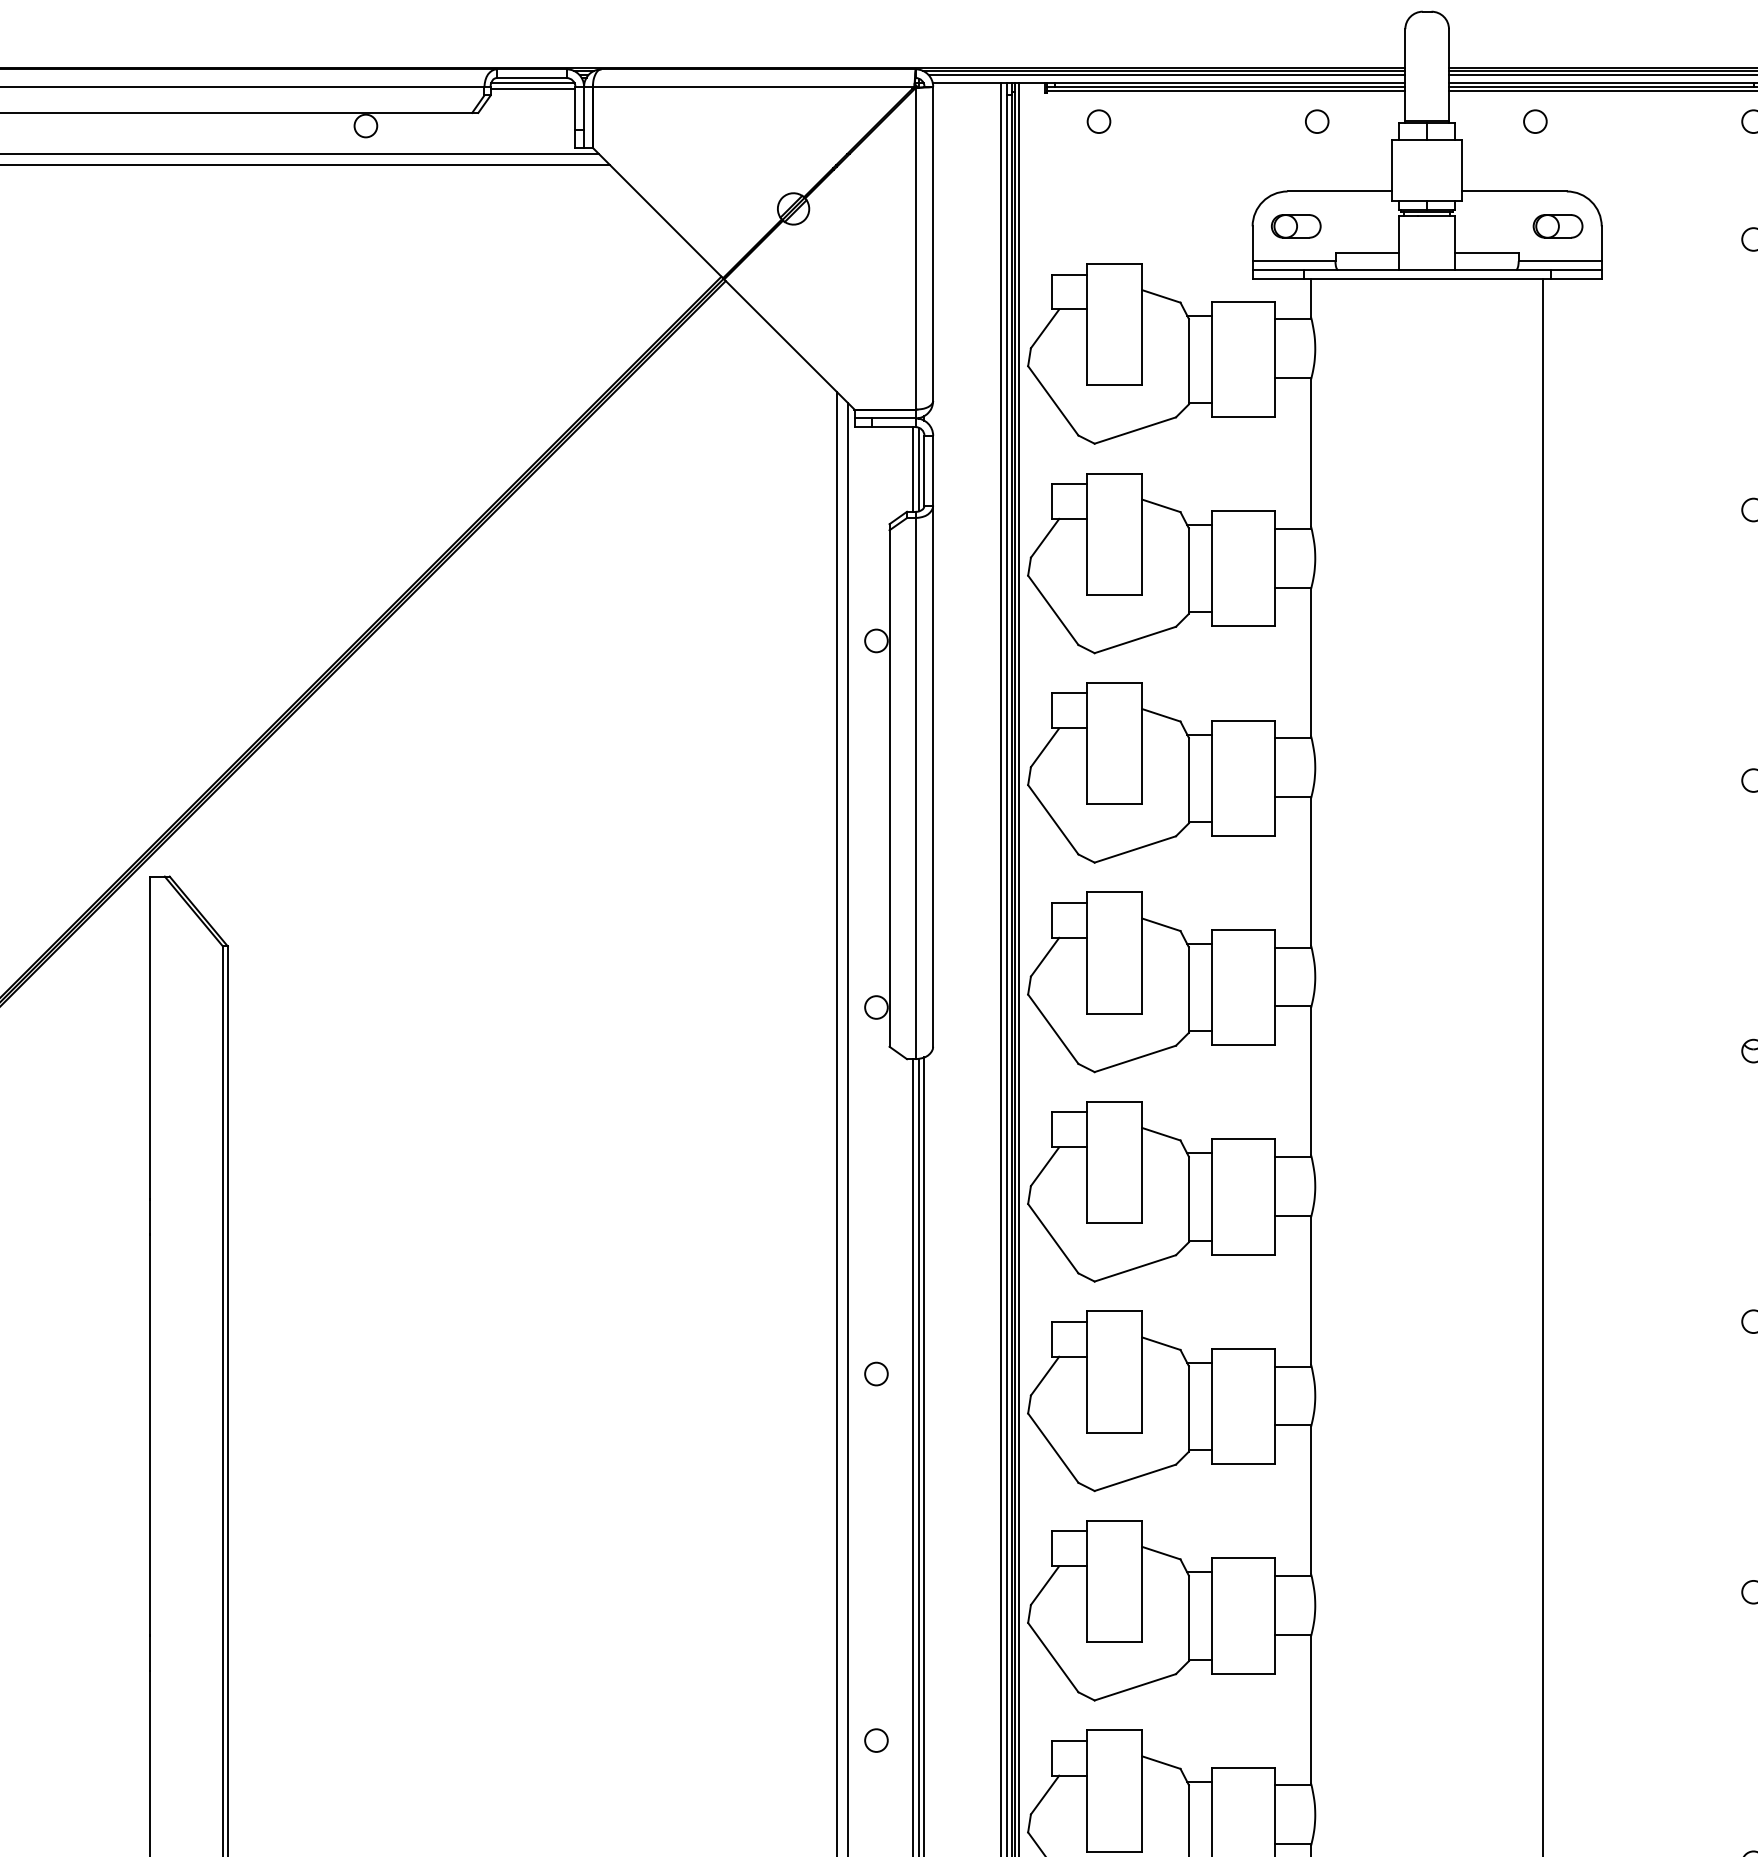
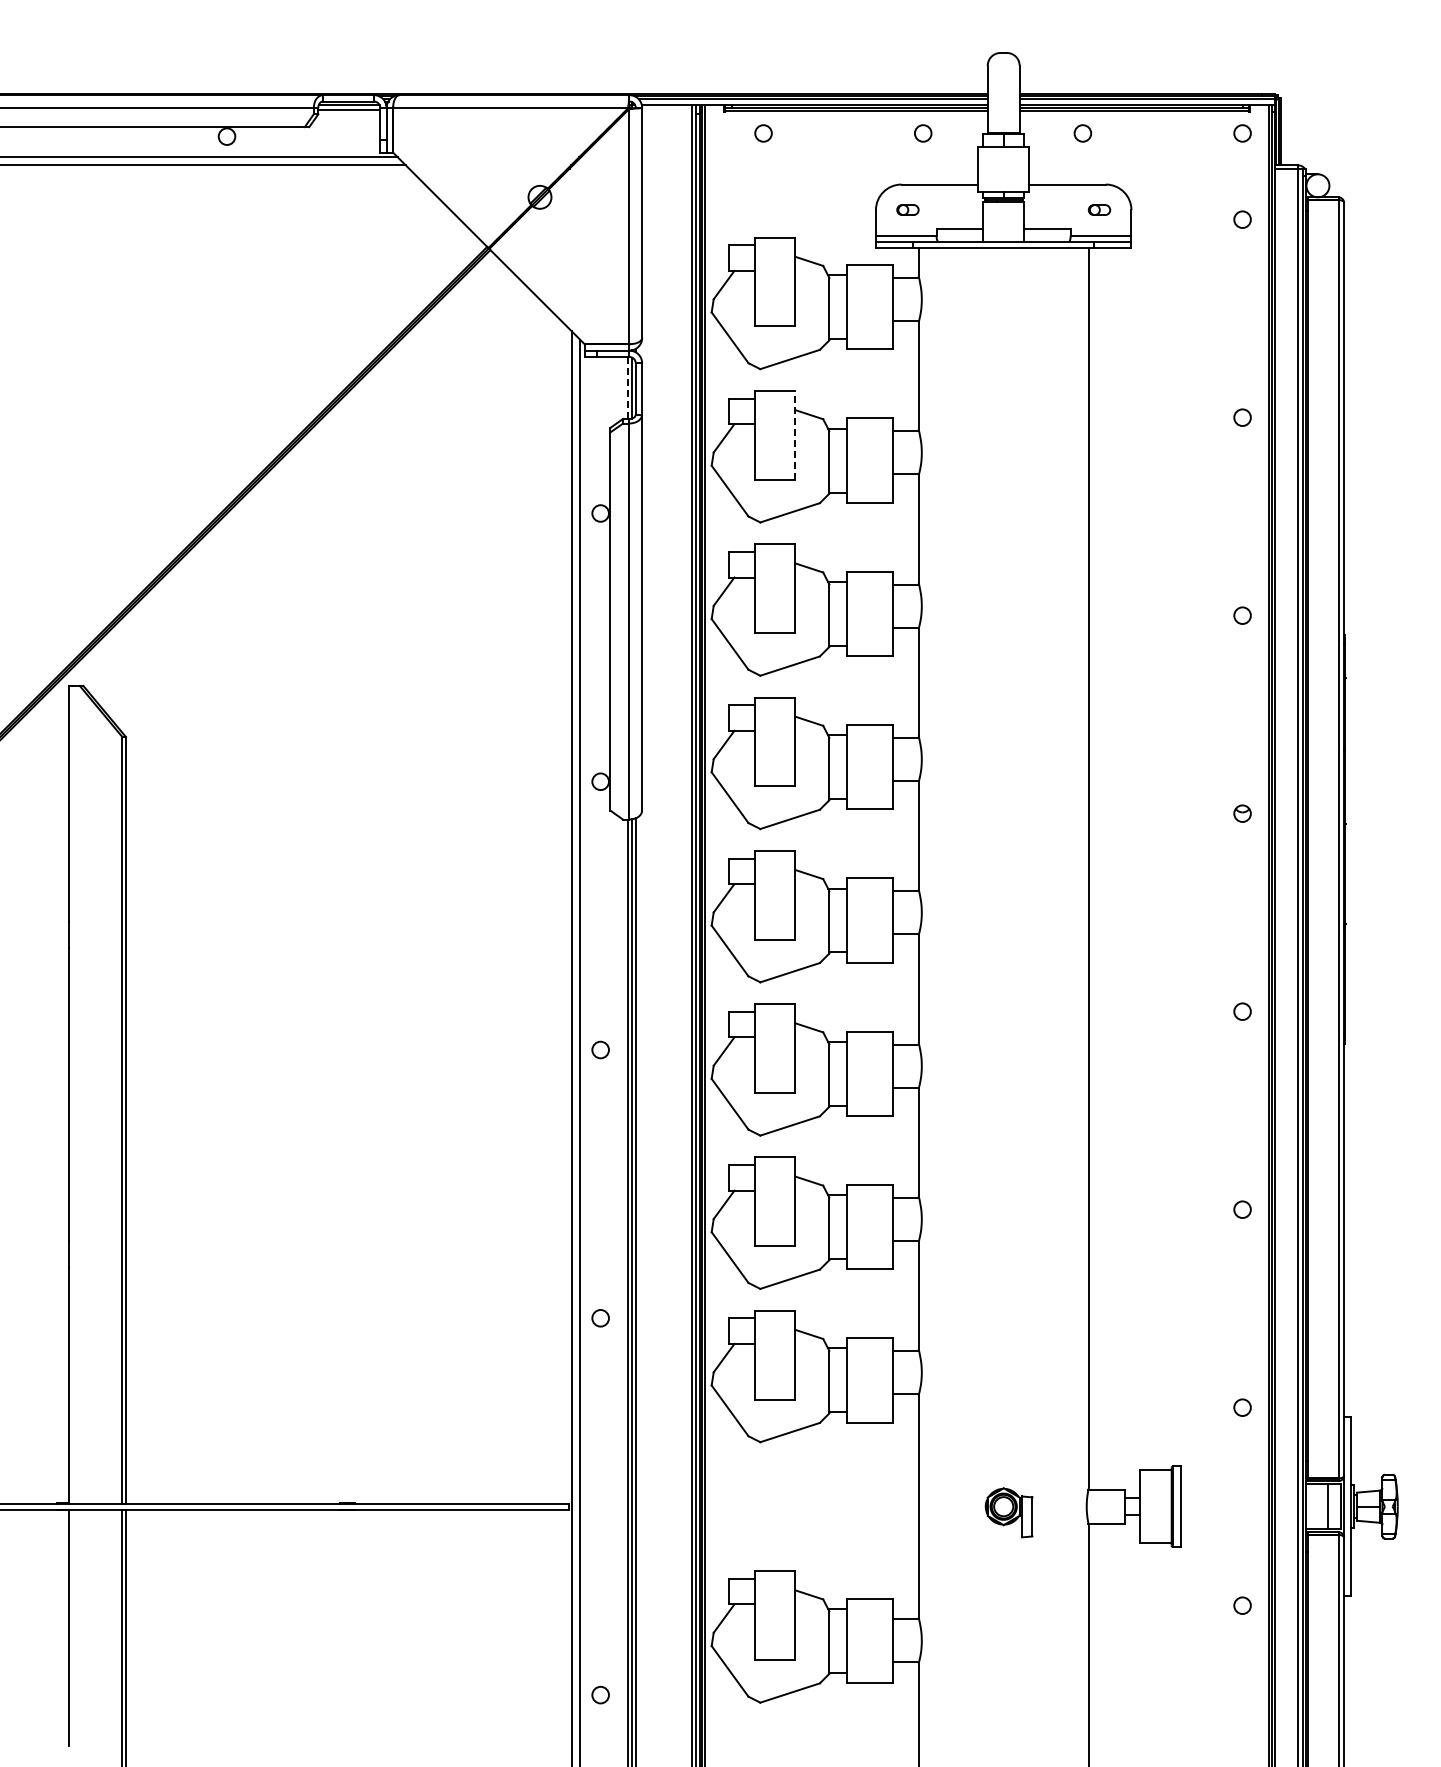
part: (1295, 225) -> (907, 209), size x0.6
part: (1558, 225) -> (1099, 209), size x0.6
line: (913, 470) -> (627, 388), solid -> dashed
line: (1142, 532) -> (795, 434), solid -> dashed

